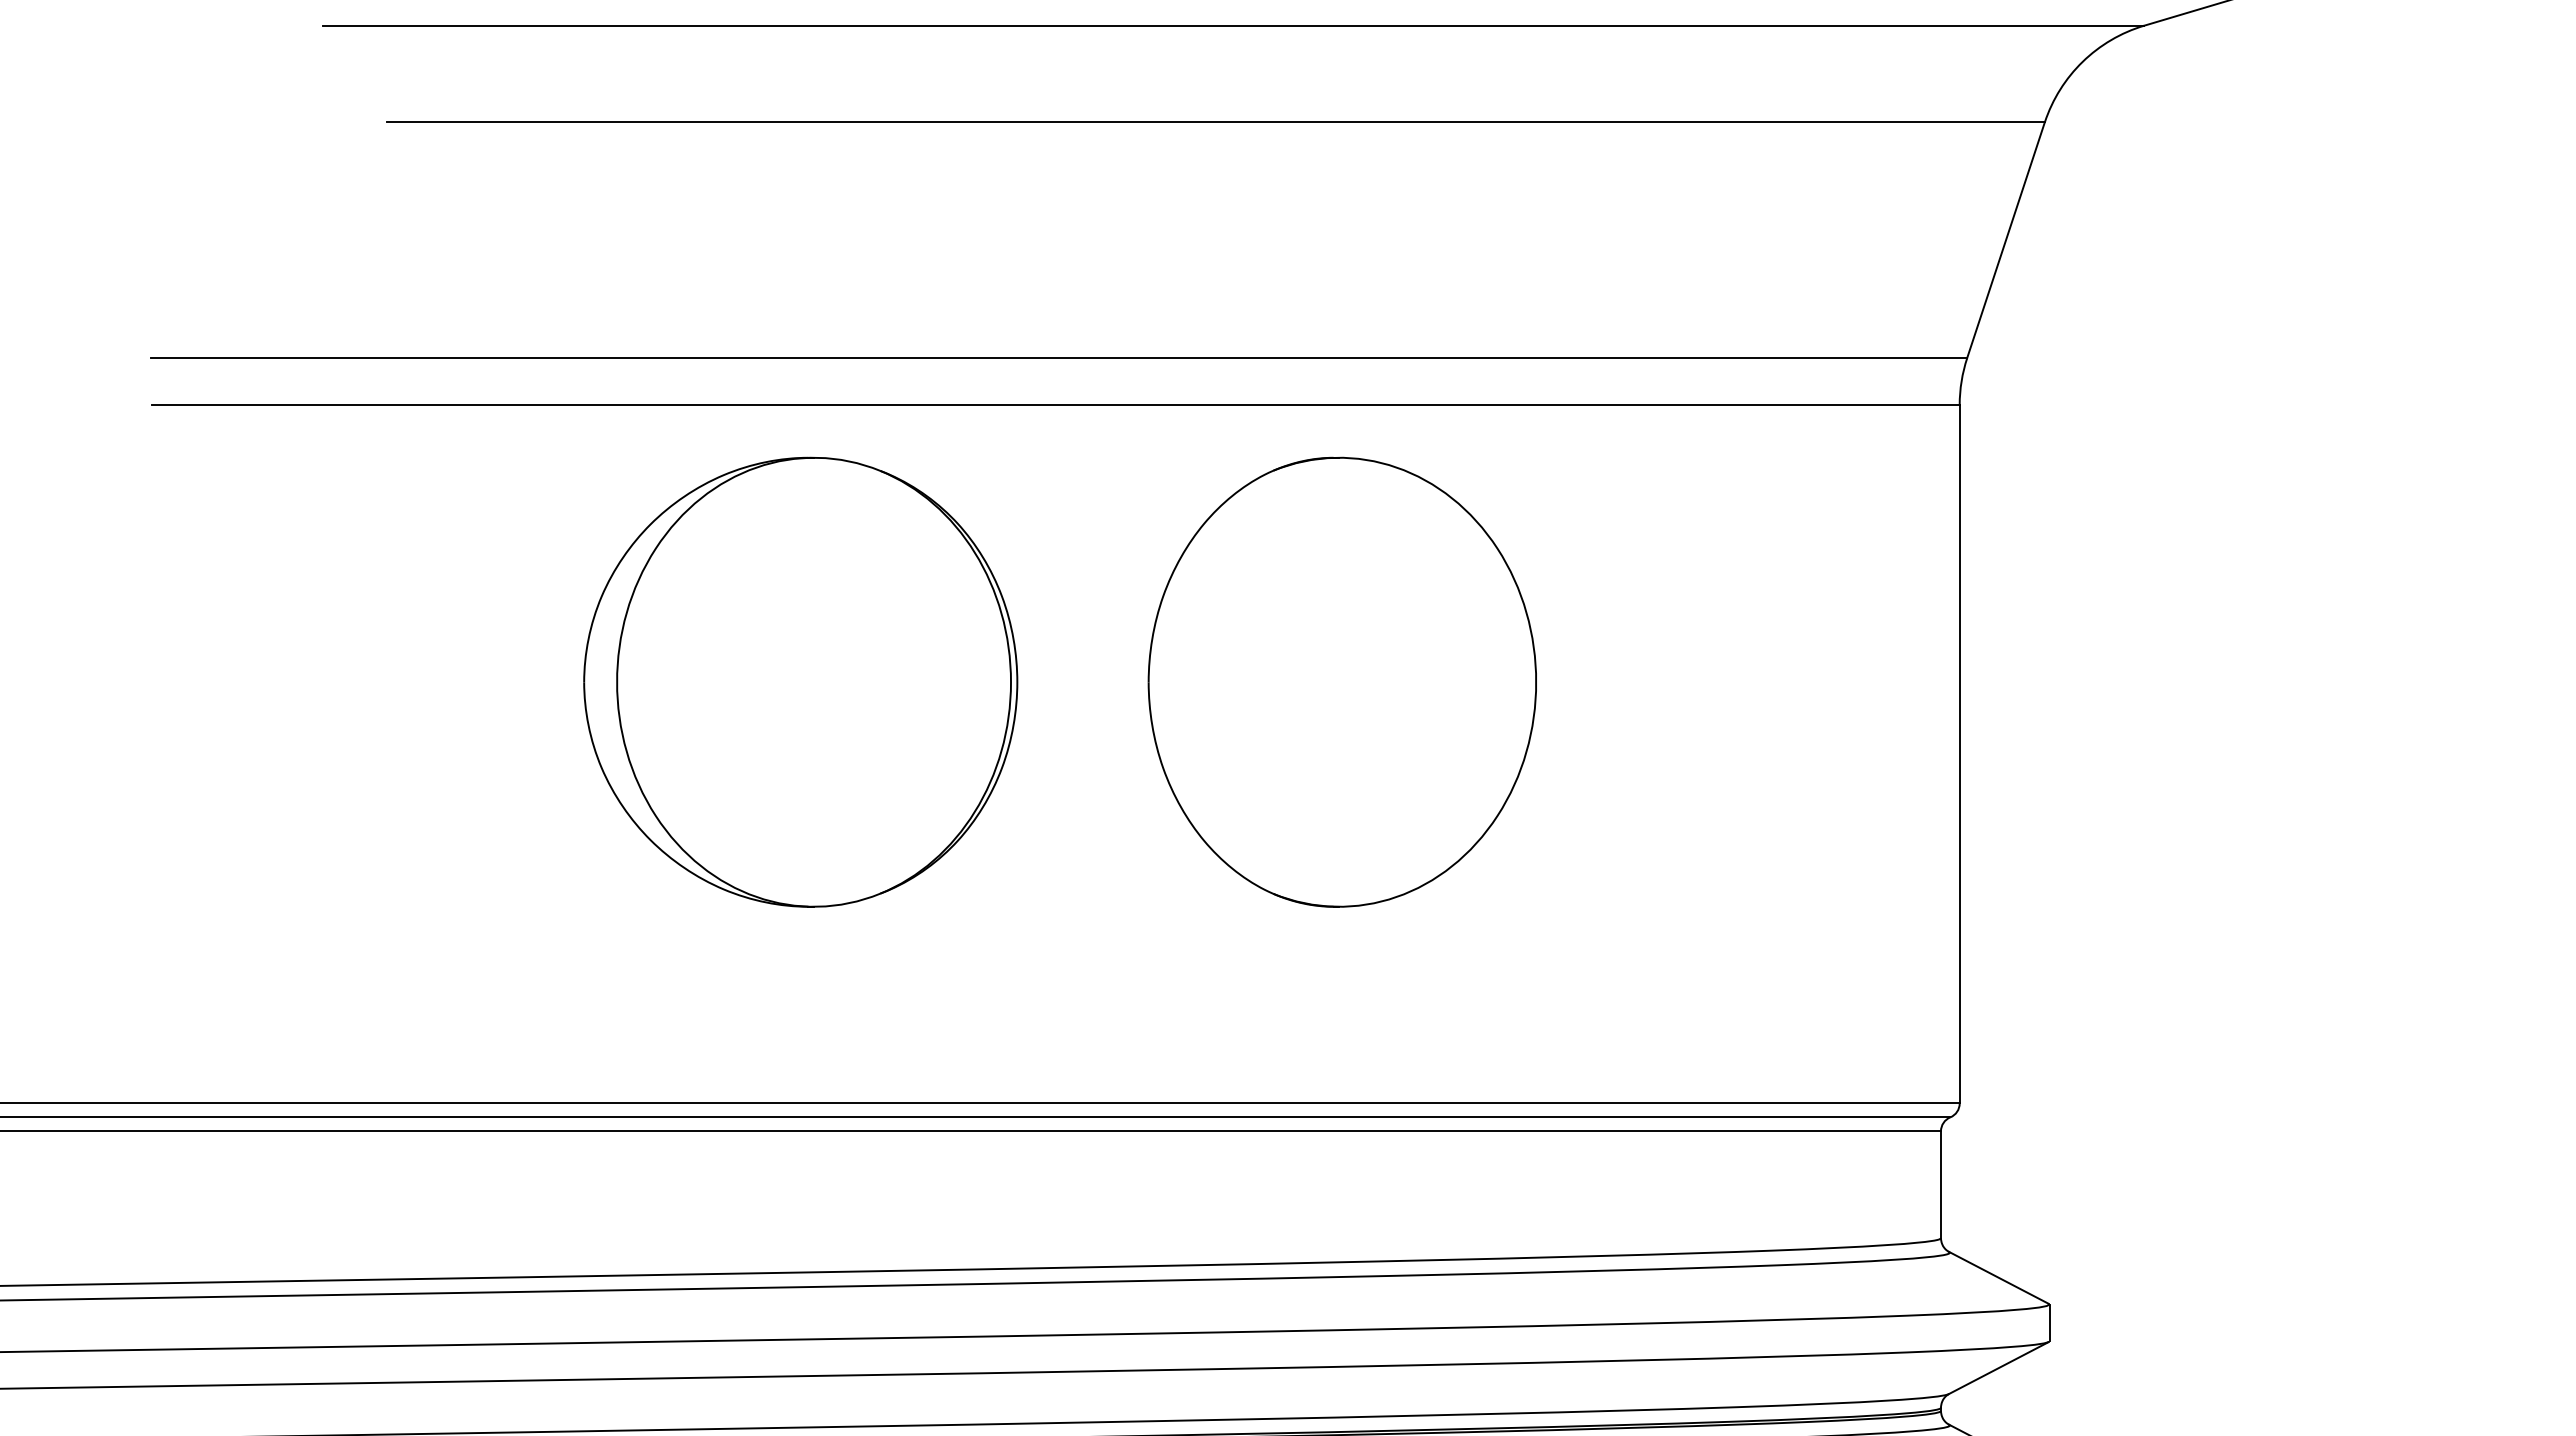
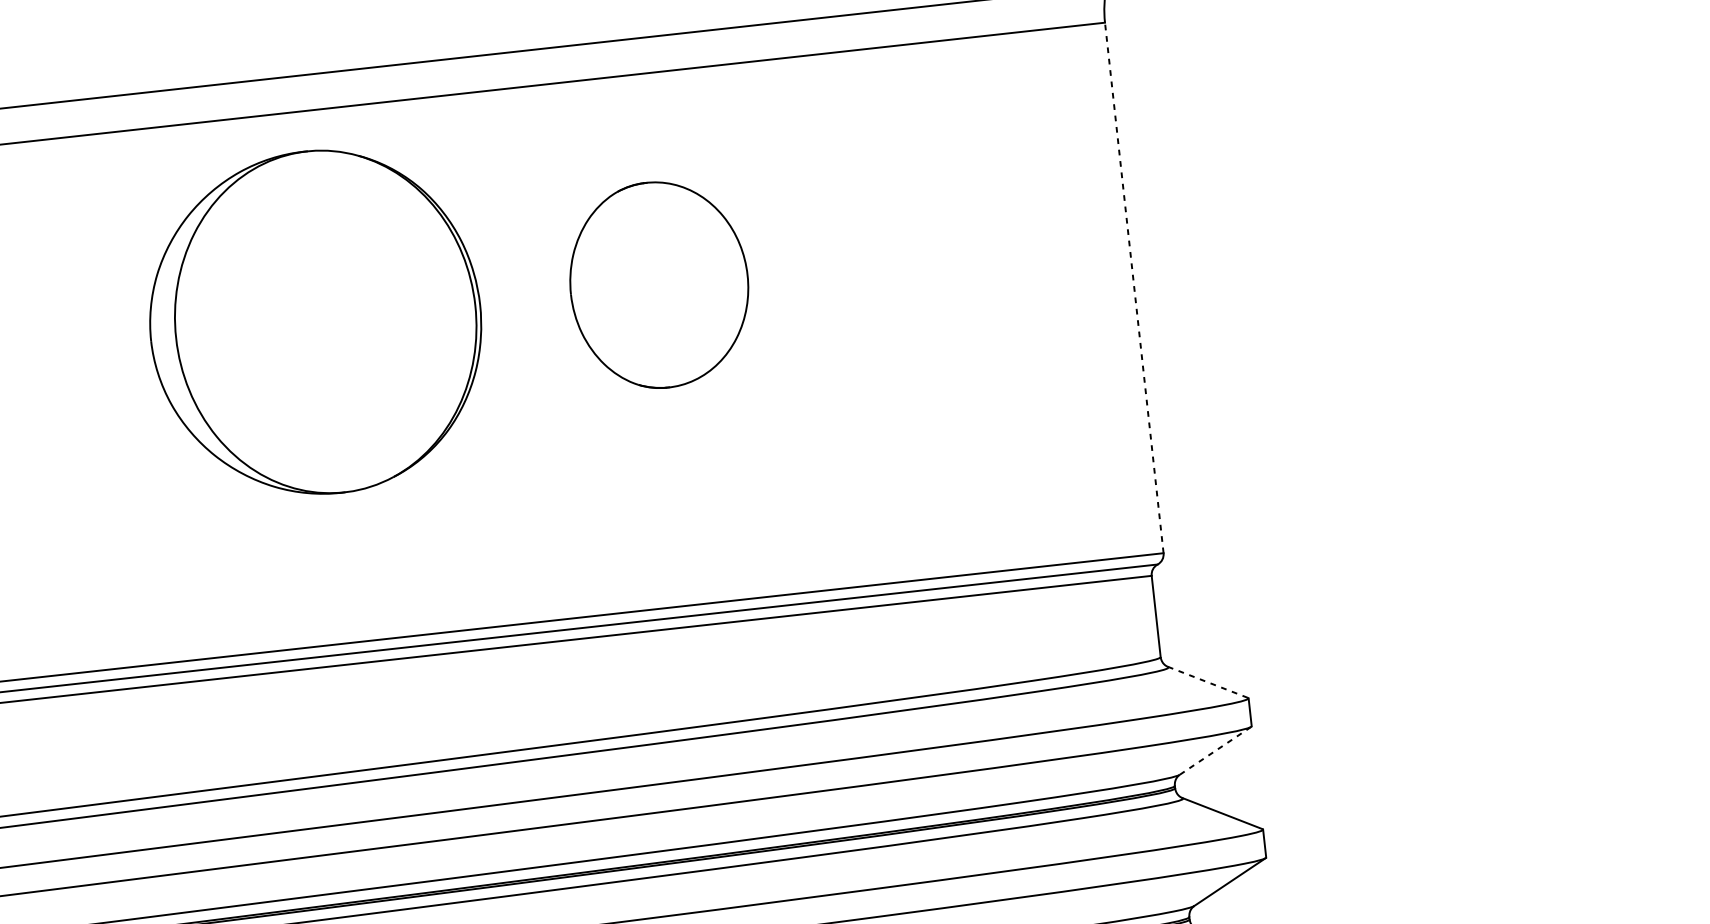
part: (800, 681) -> (315, 322), moved
part: (1341, 681) -> (658, 284), size x0.6
line: (1959, 753) -> (1134, 287), solid -> dashed
line: (1999, 1278) -> (1208, 682), solid -> dashed
line: (1998, 1368) -> (1215, 751), solid -> dashed

